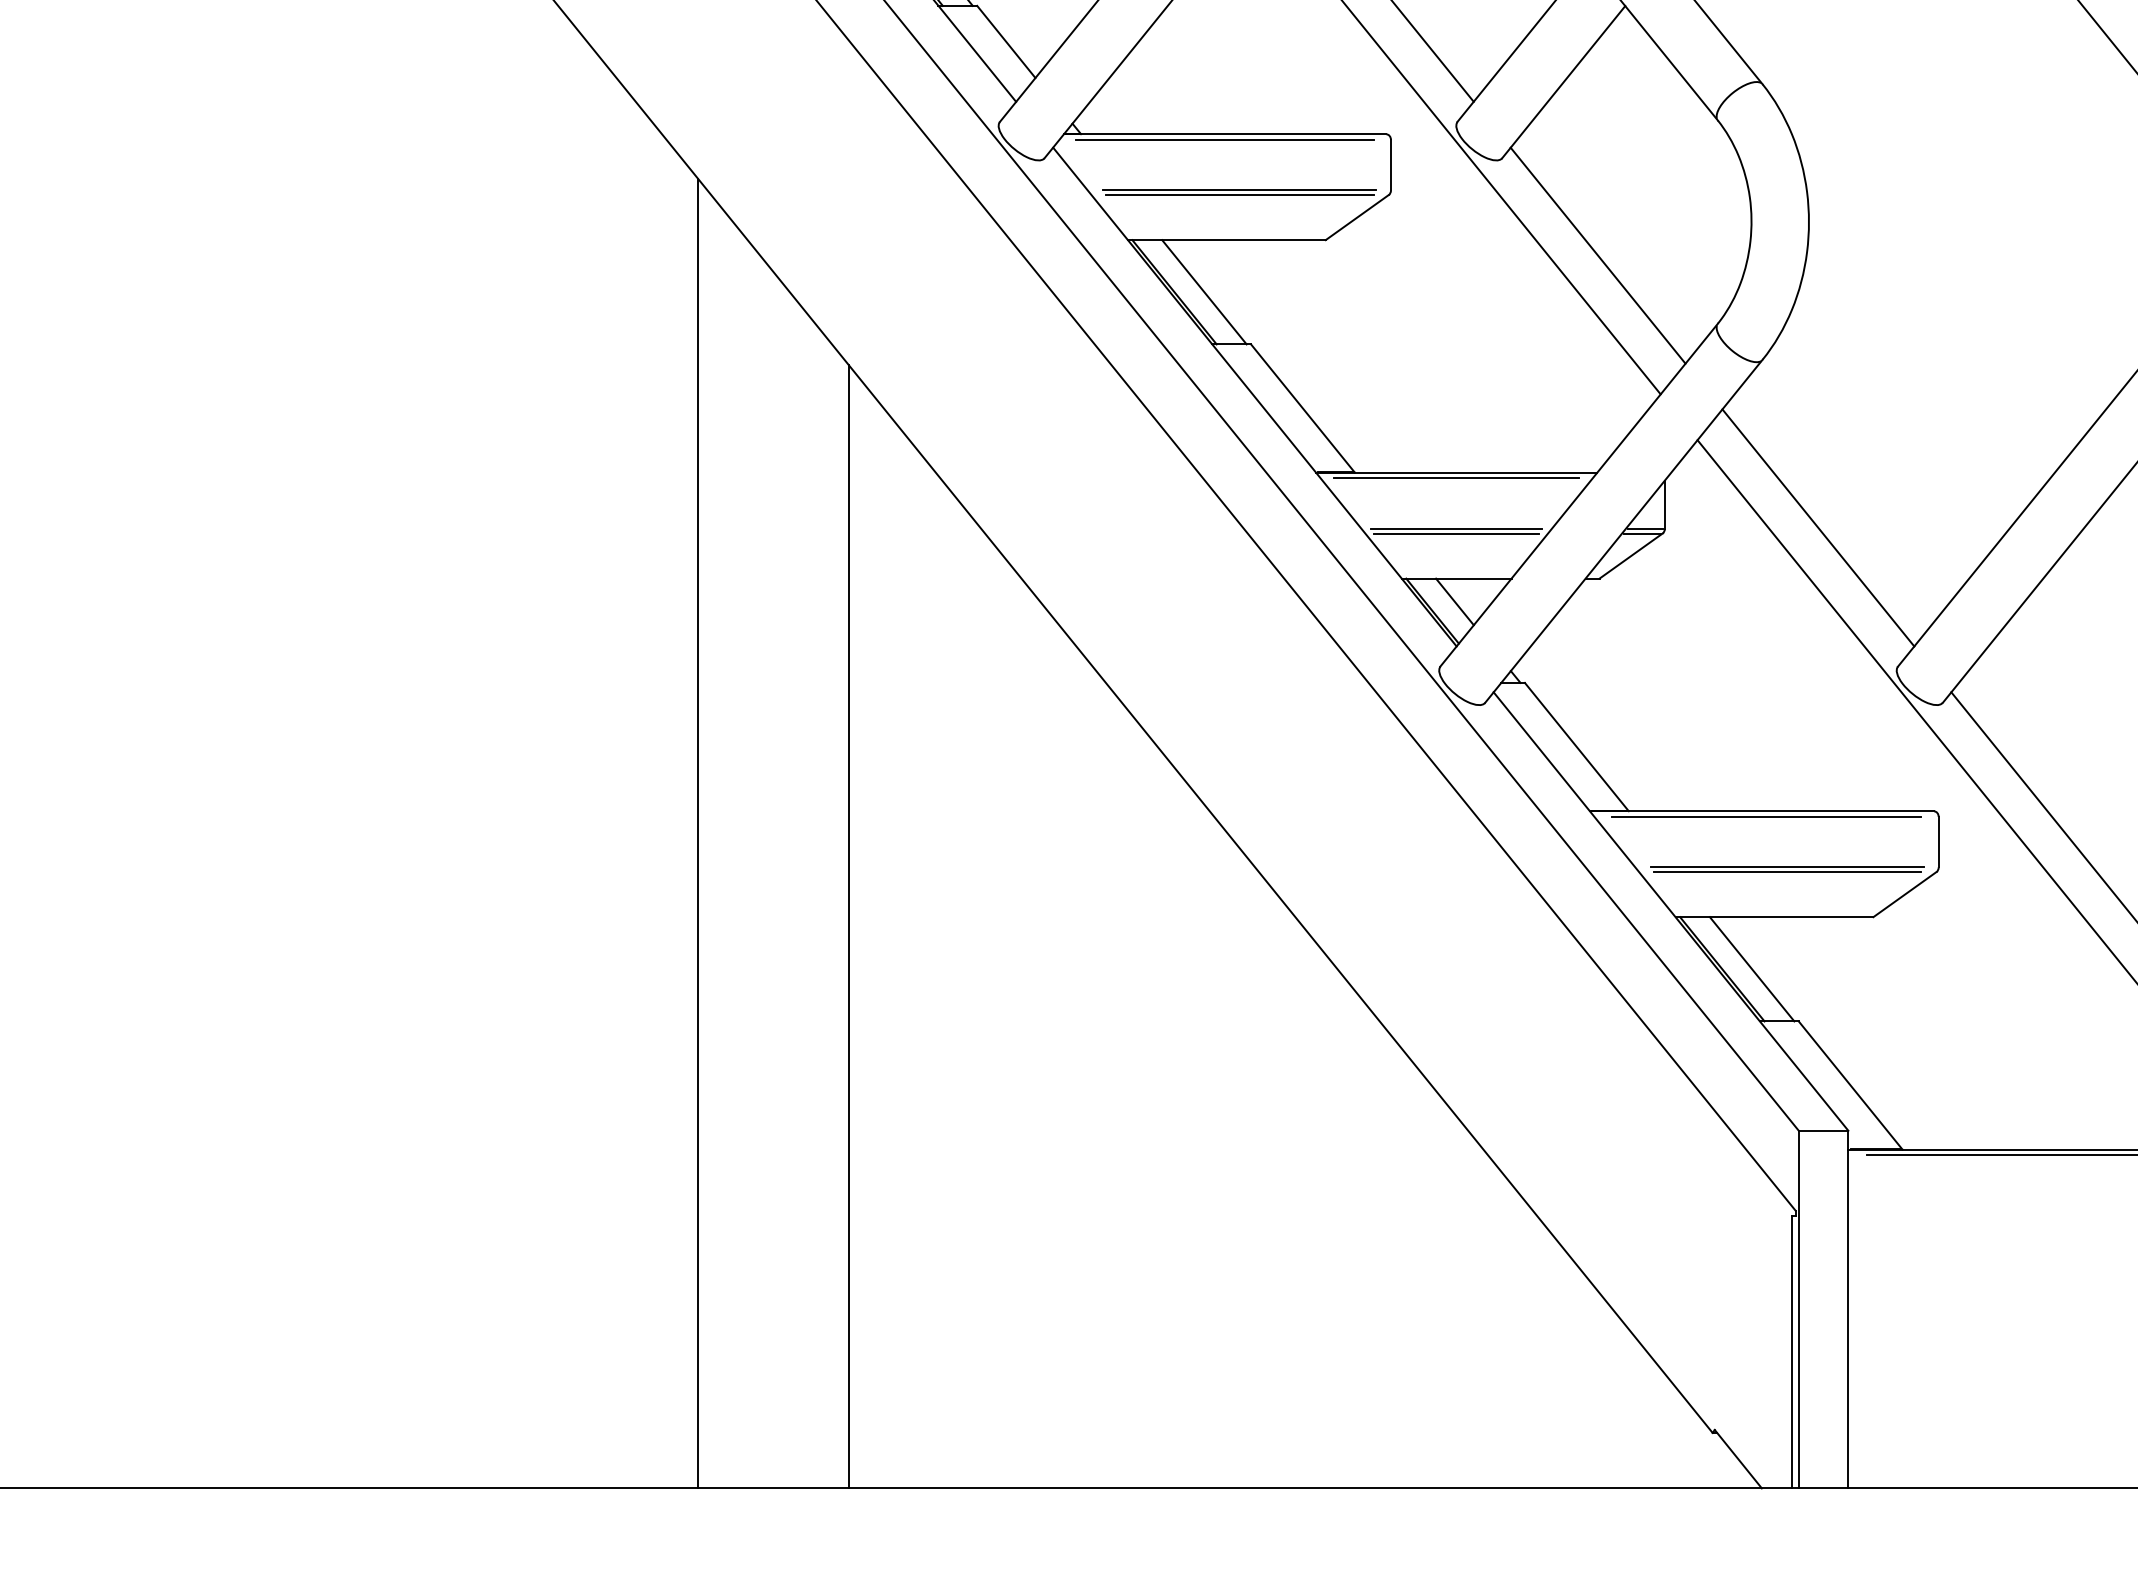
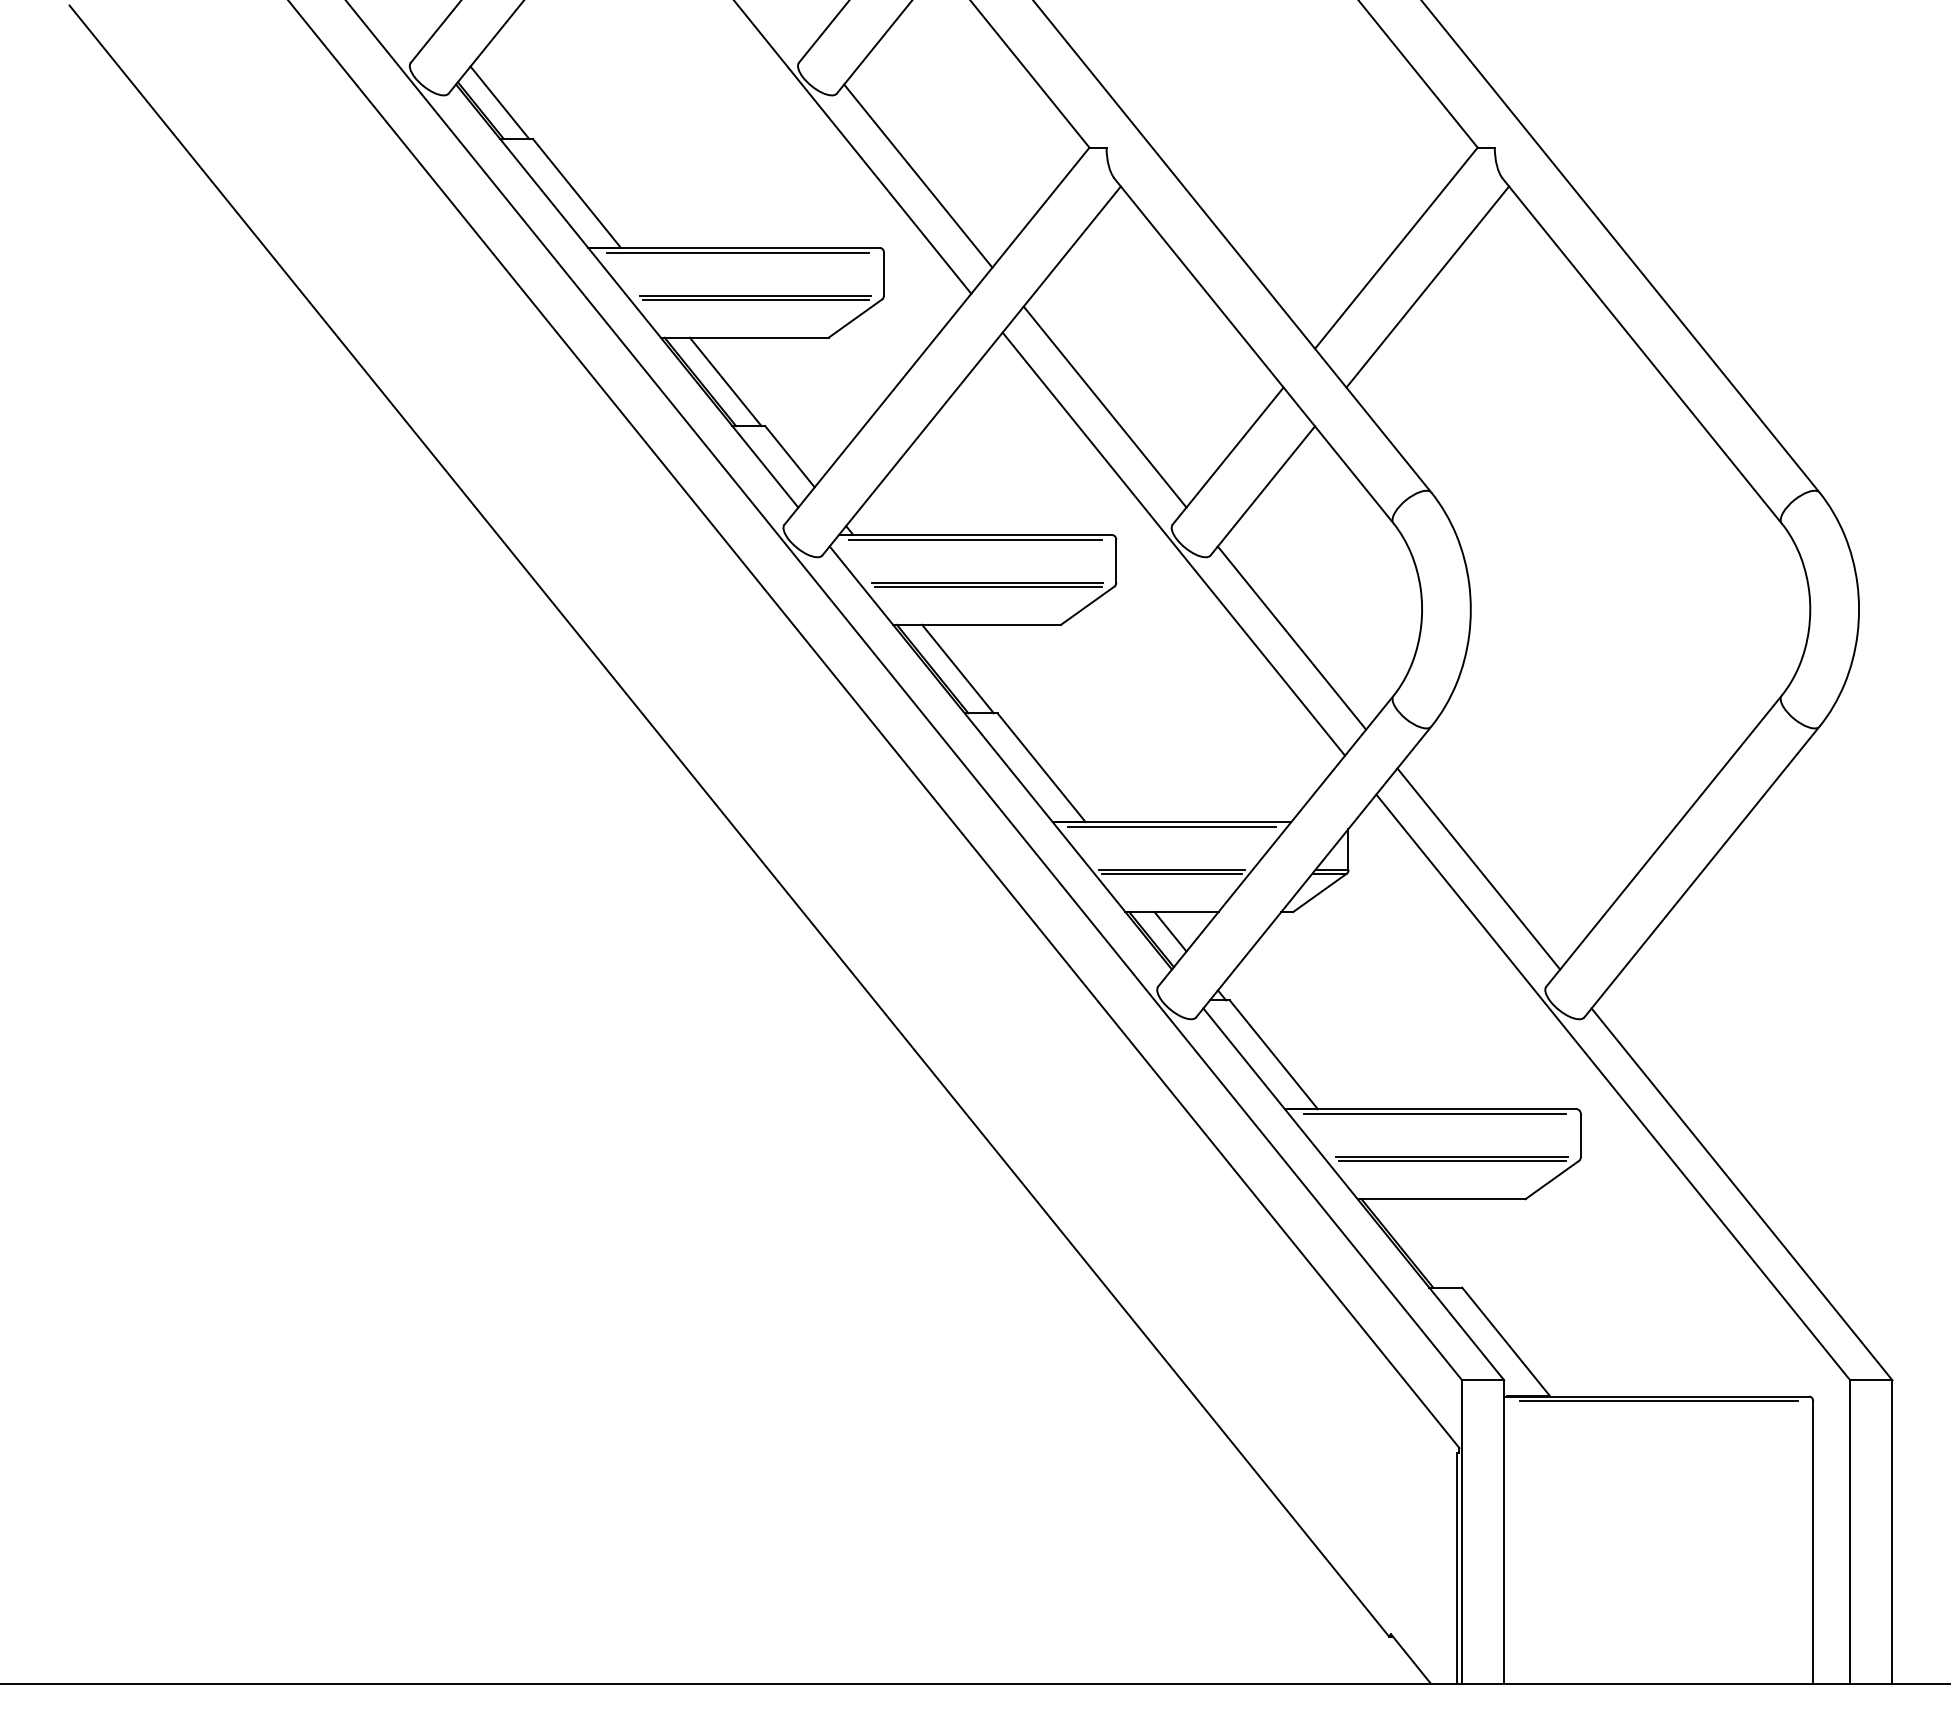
line: (698, 833) -> (528, 1128), removed
line: (848, 926) -> (656, 1207), removed
line: (1751, 969) -> (1422, 1243), removed

